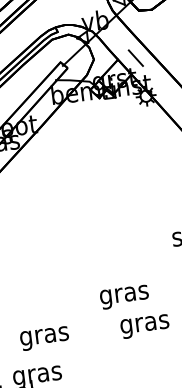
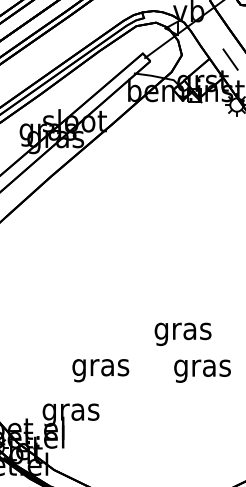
text: (44, 338) -> (100, 370), moved

